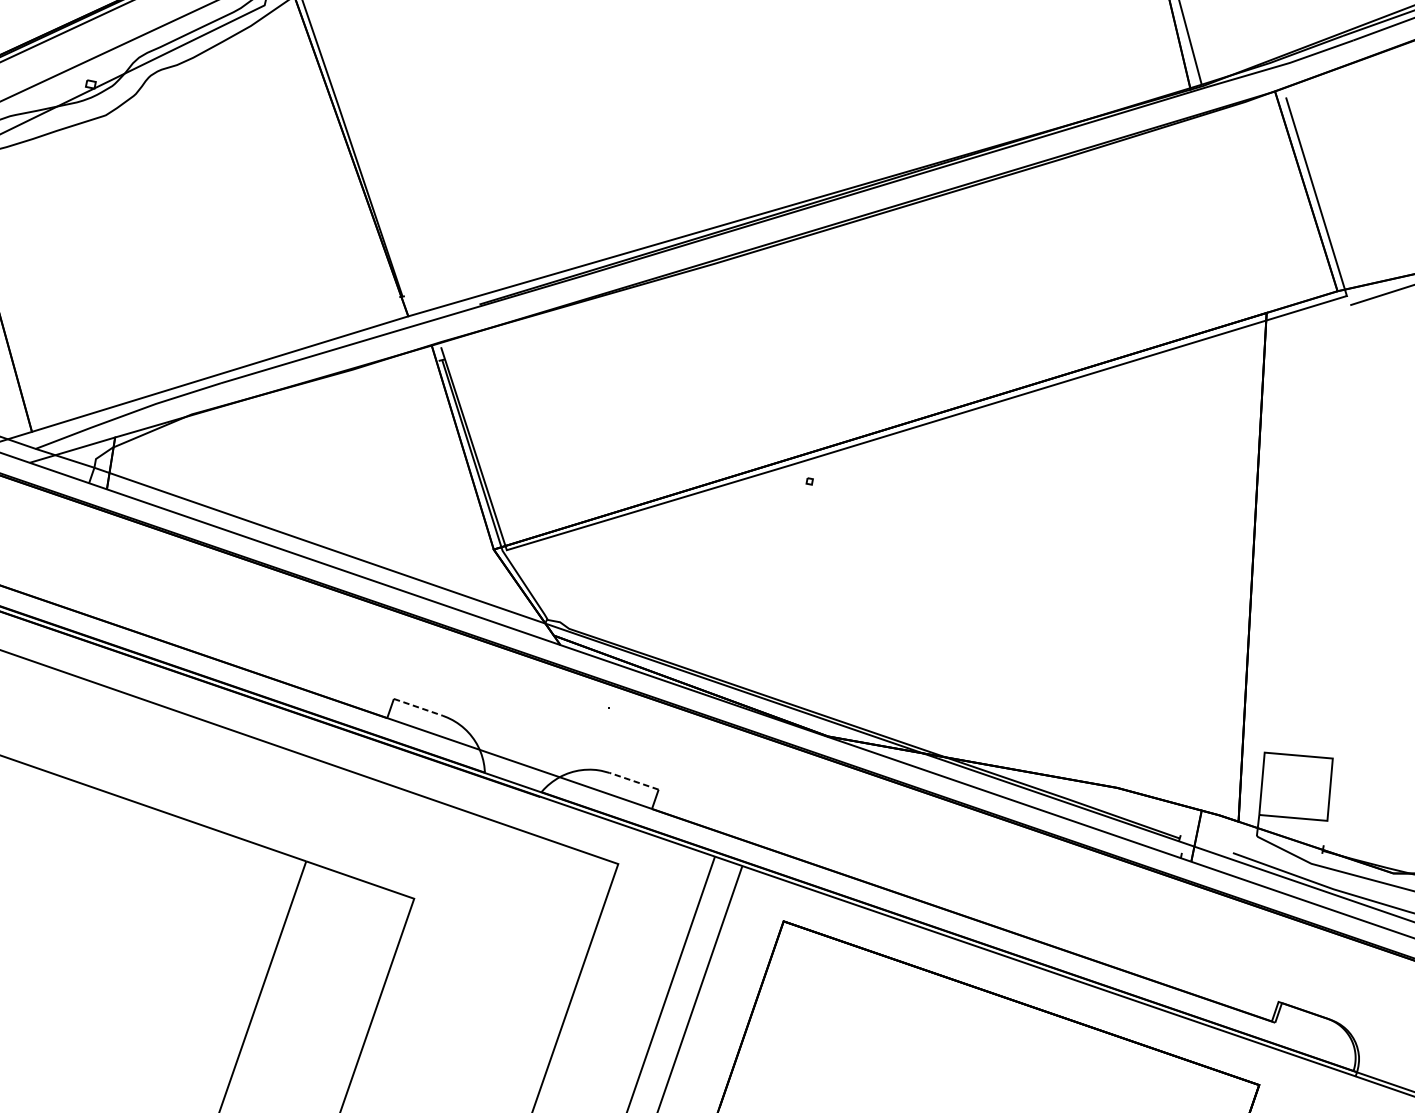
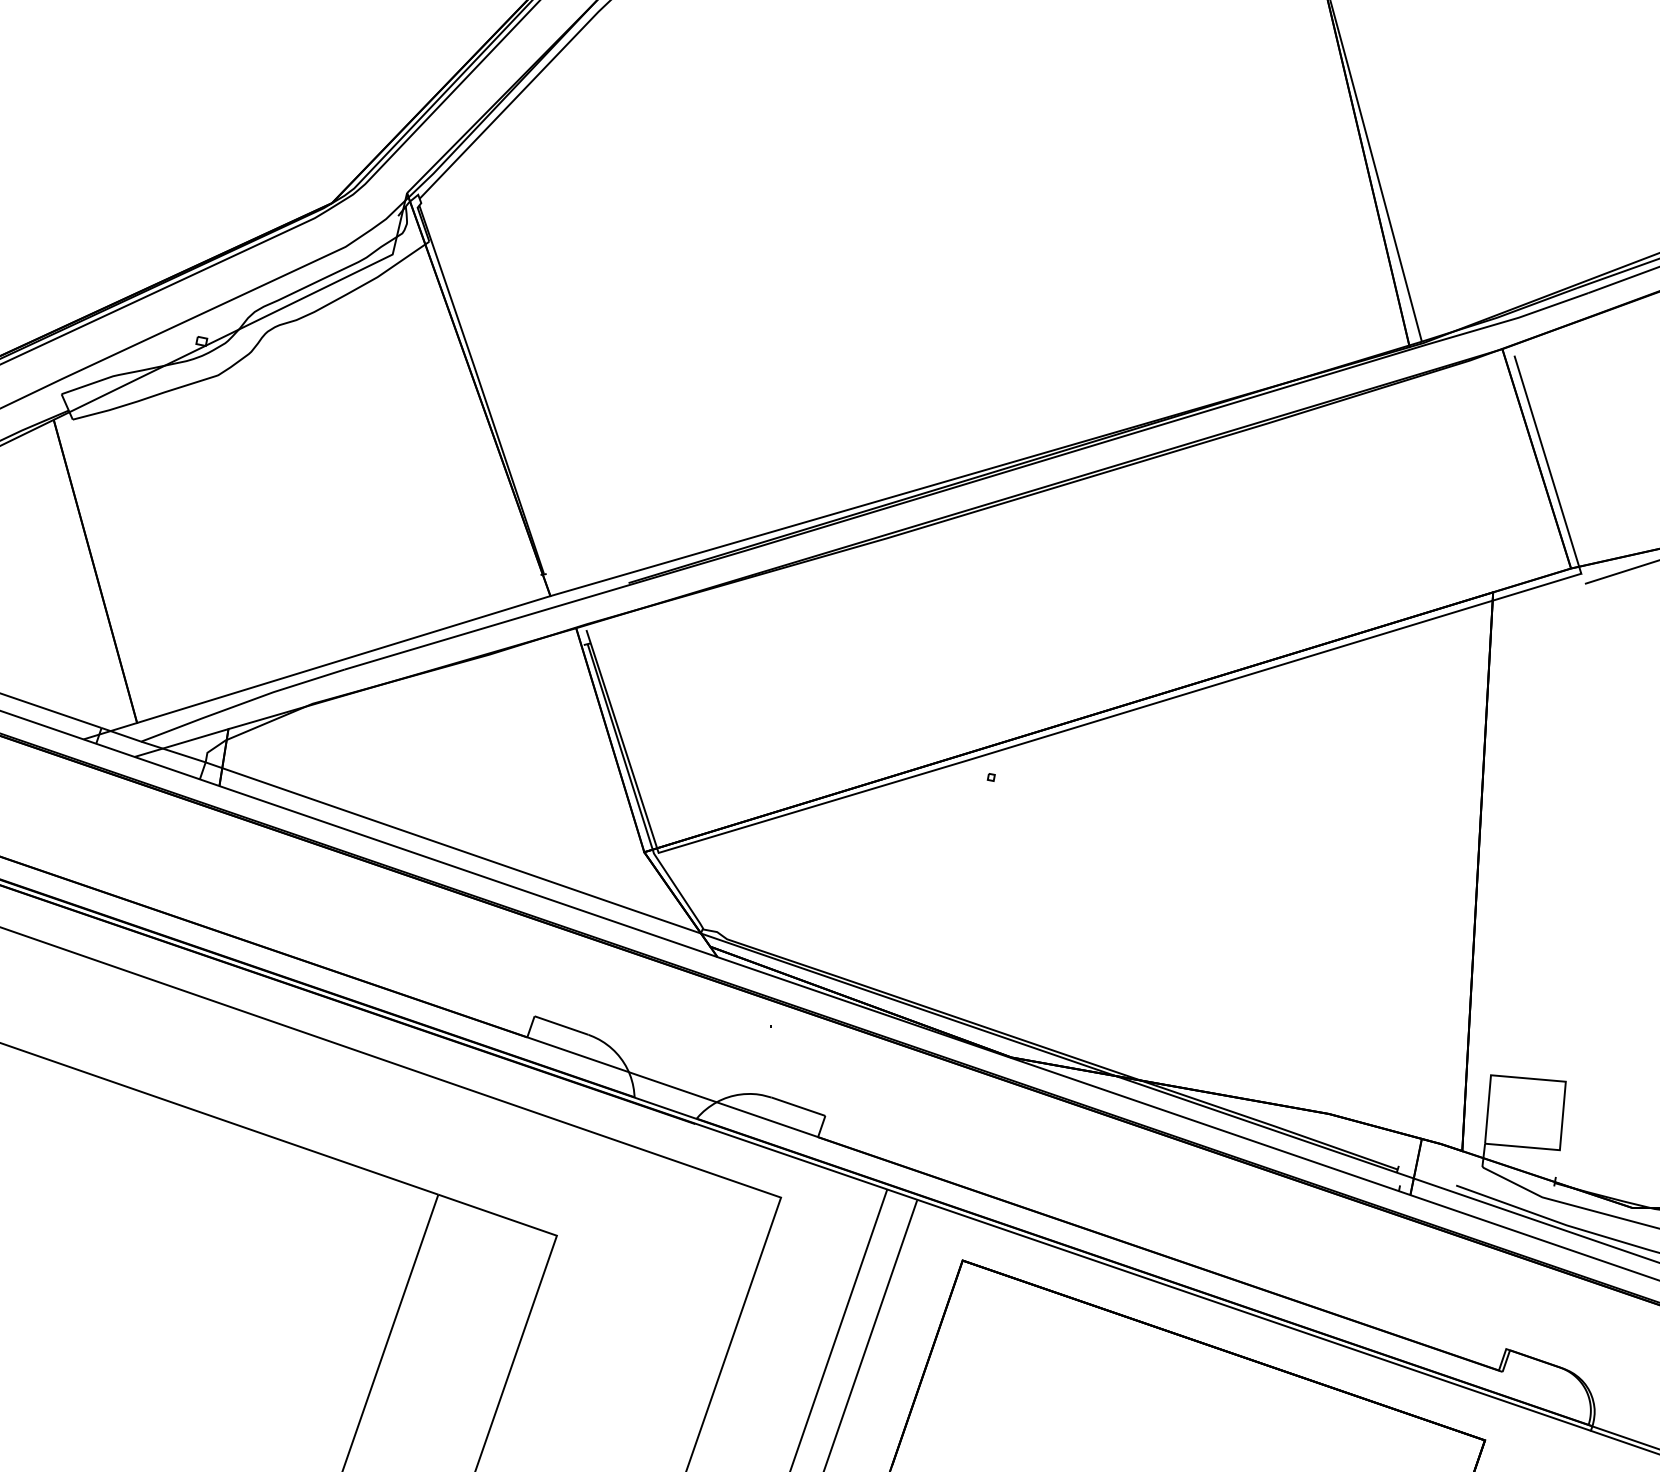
line: (419, 707) -> (562, 1025), dashed -> solid
line: (634, 781) -> (798, 1106), dashed -> solid

